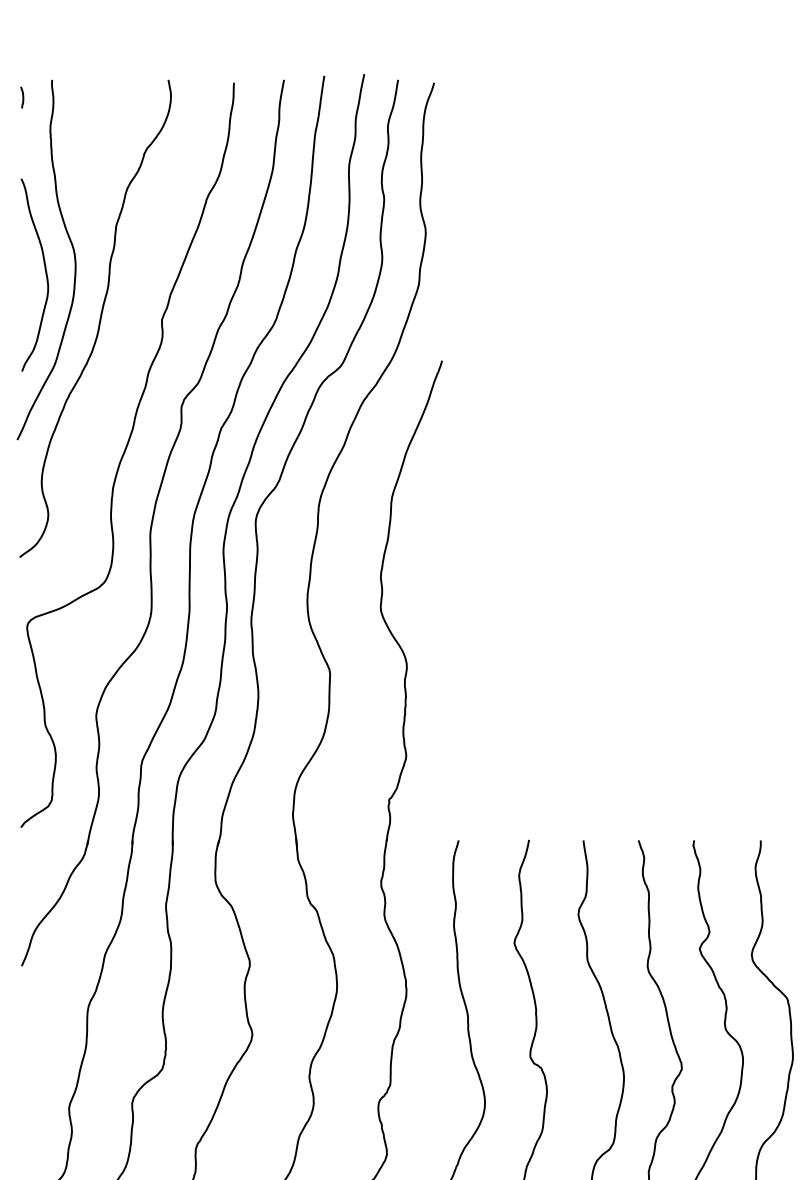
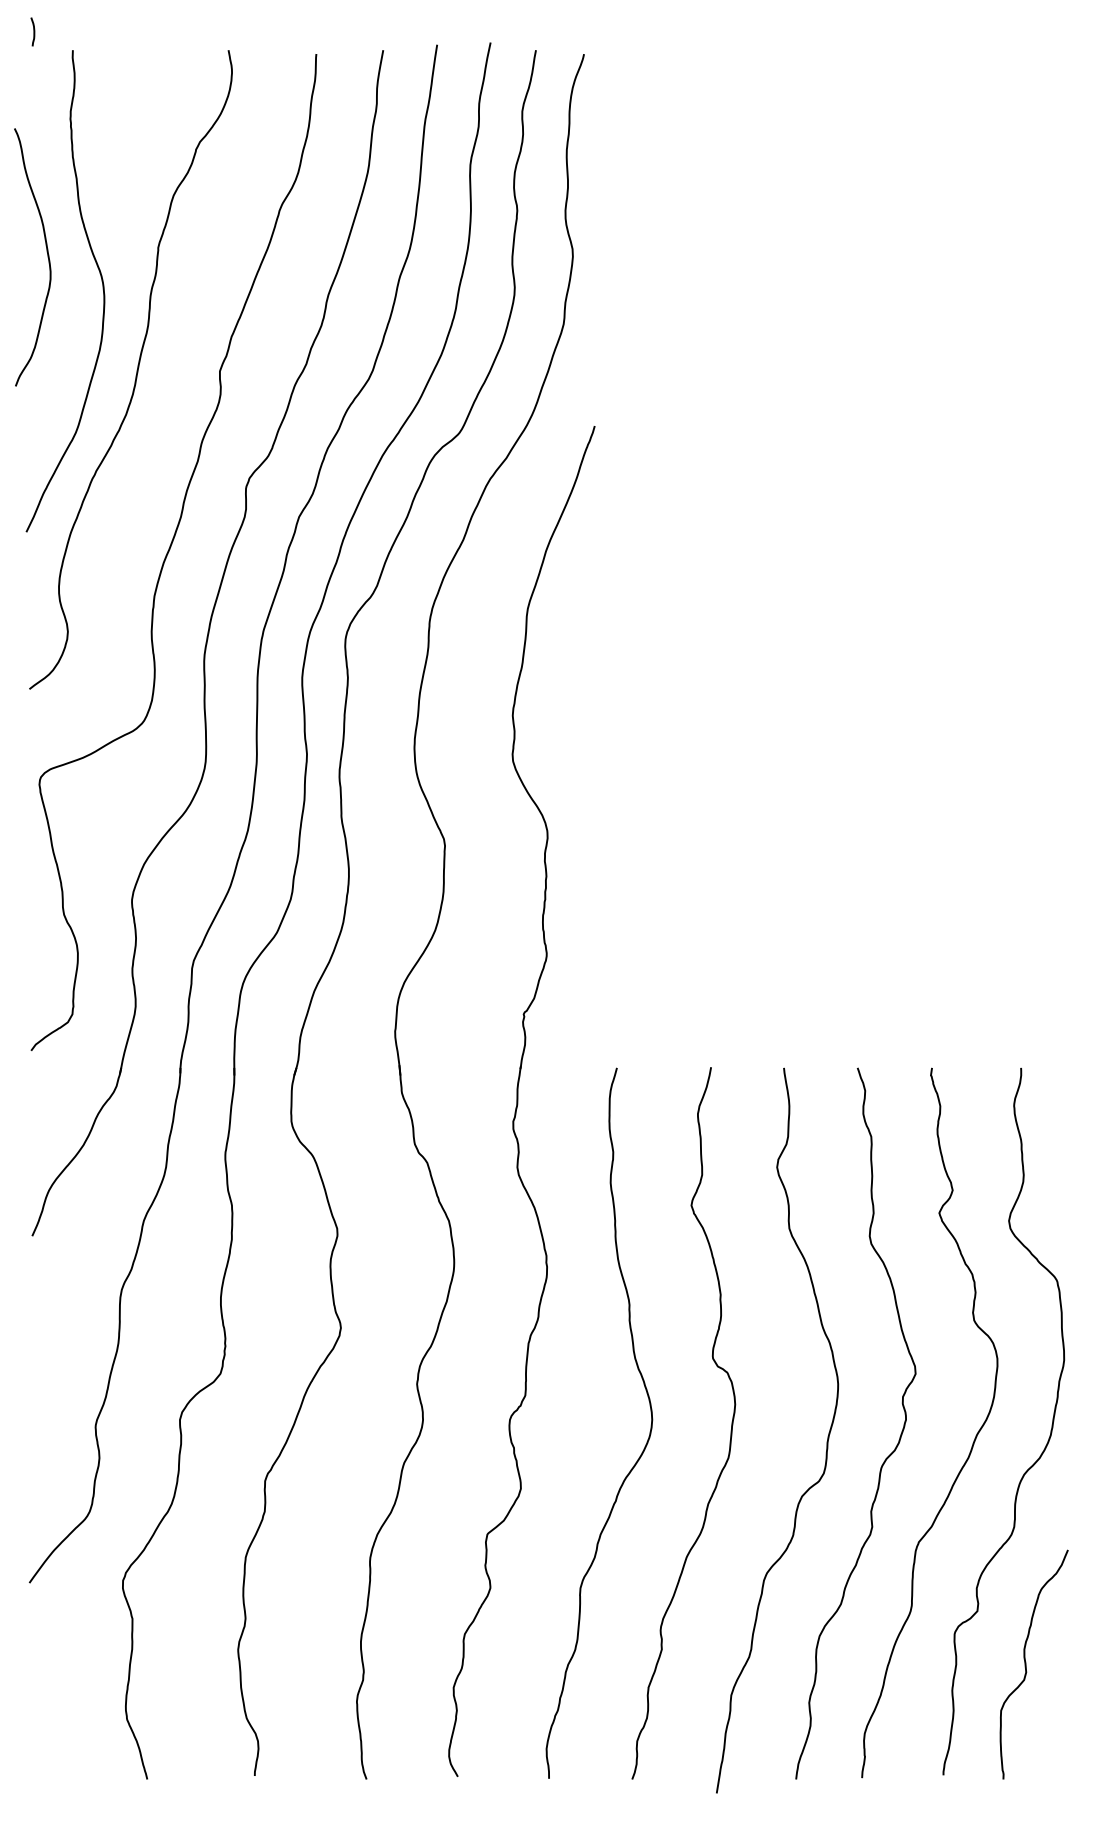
curve: (22, 97) -> (33, 31), moved
curve: (45, 271) -> (46, 252), moved

